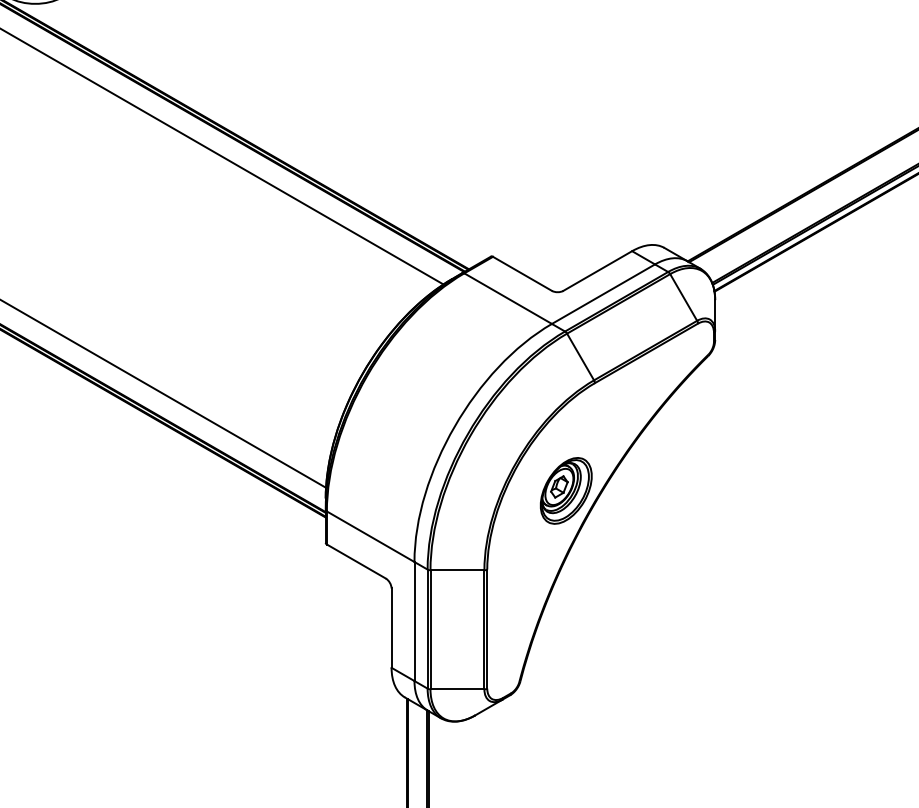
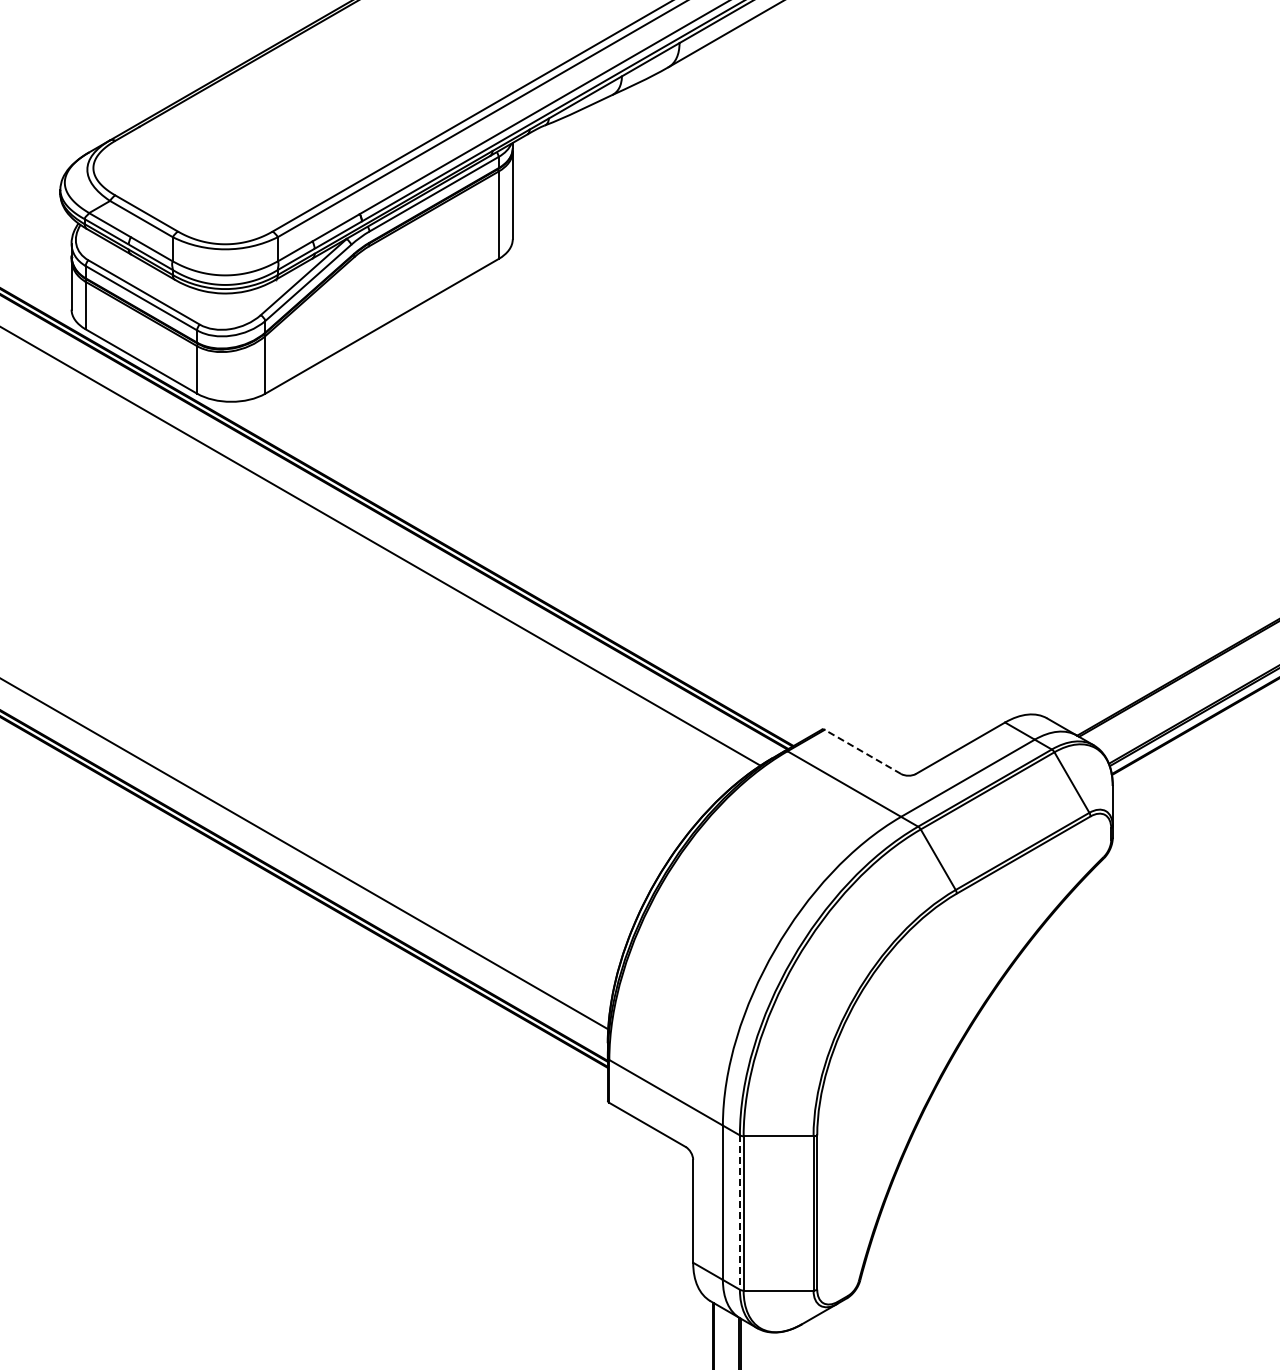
line: (522, 273) -> (862, 751), solid -> dashed
part: (566, 490) -> (919, 1032), removed
line: (427, 629) -> (739, 1213), solid -> dashed

